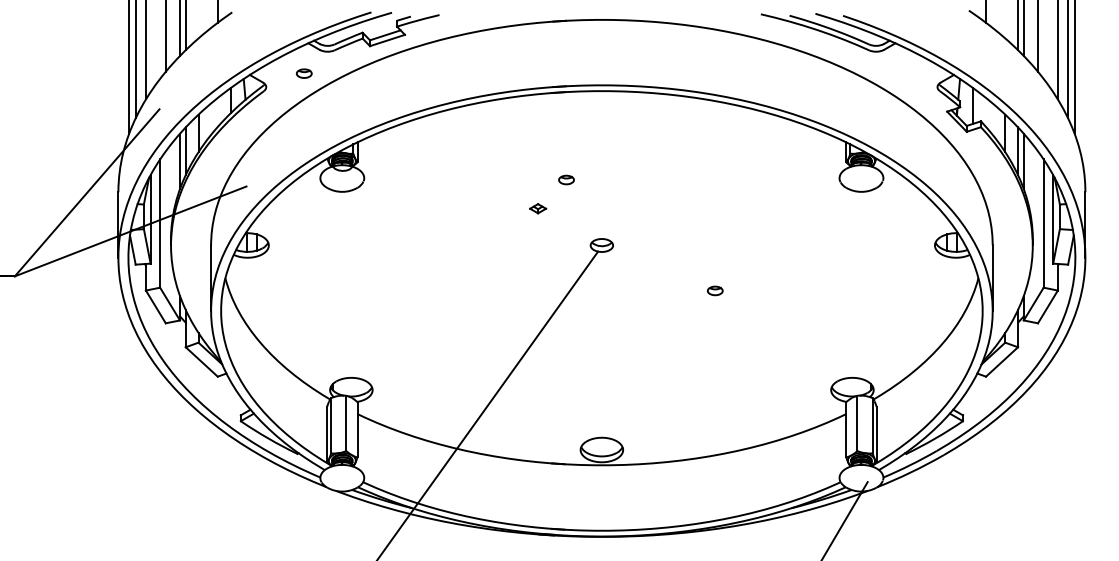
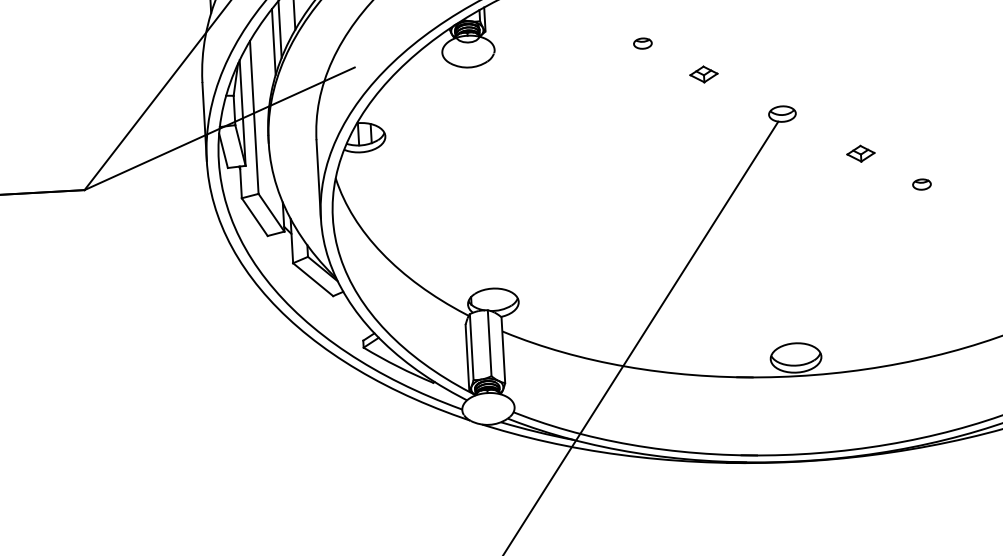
part: (566, 179) -> (642, 43), moved
part: (537, 208) -> (703, 74), size x1.43
part: (665, 281) -> (860, 152), added
part: (714, 290) -> (921, 184), moved

